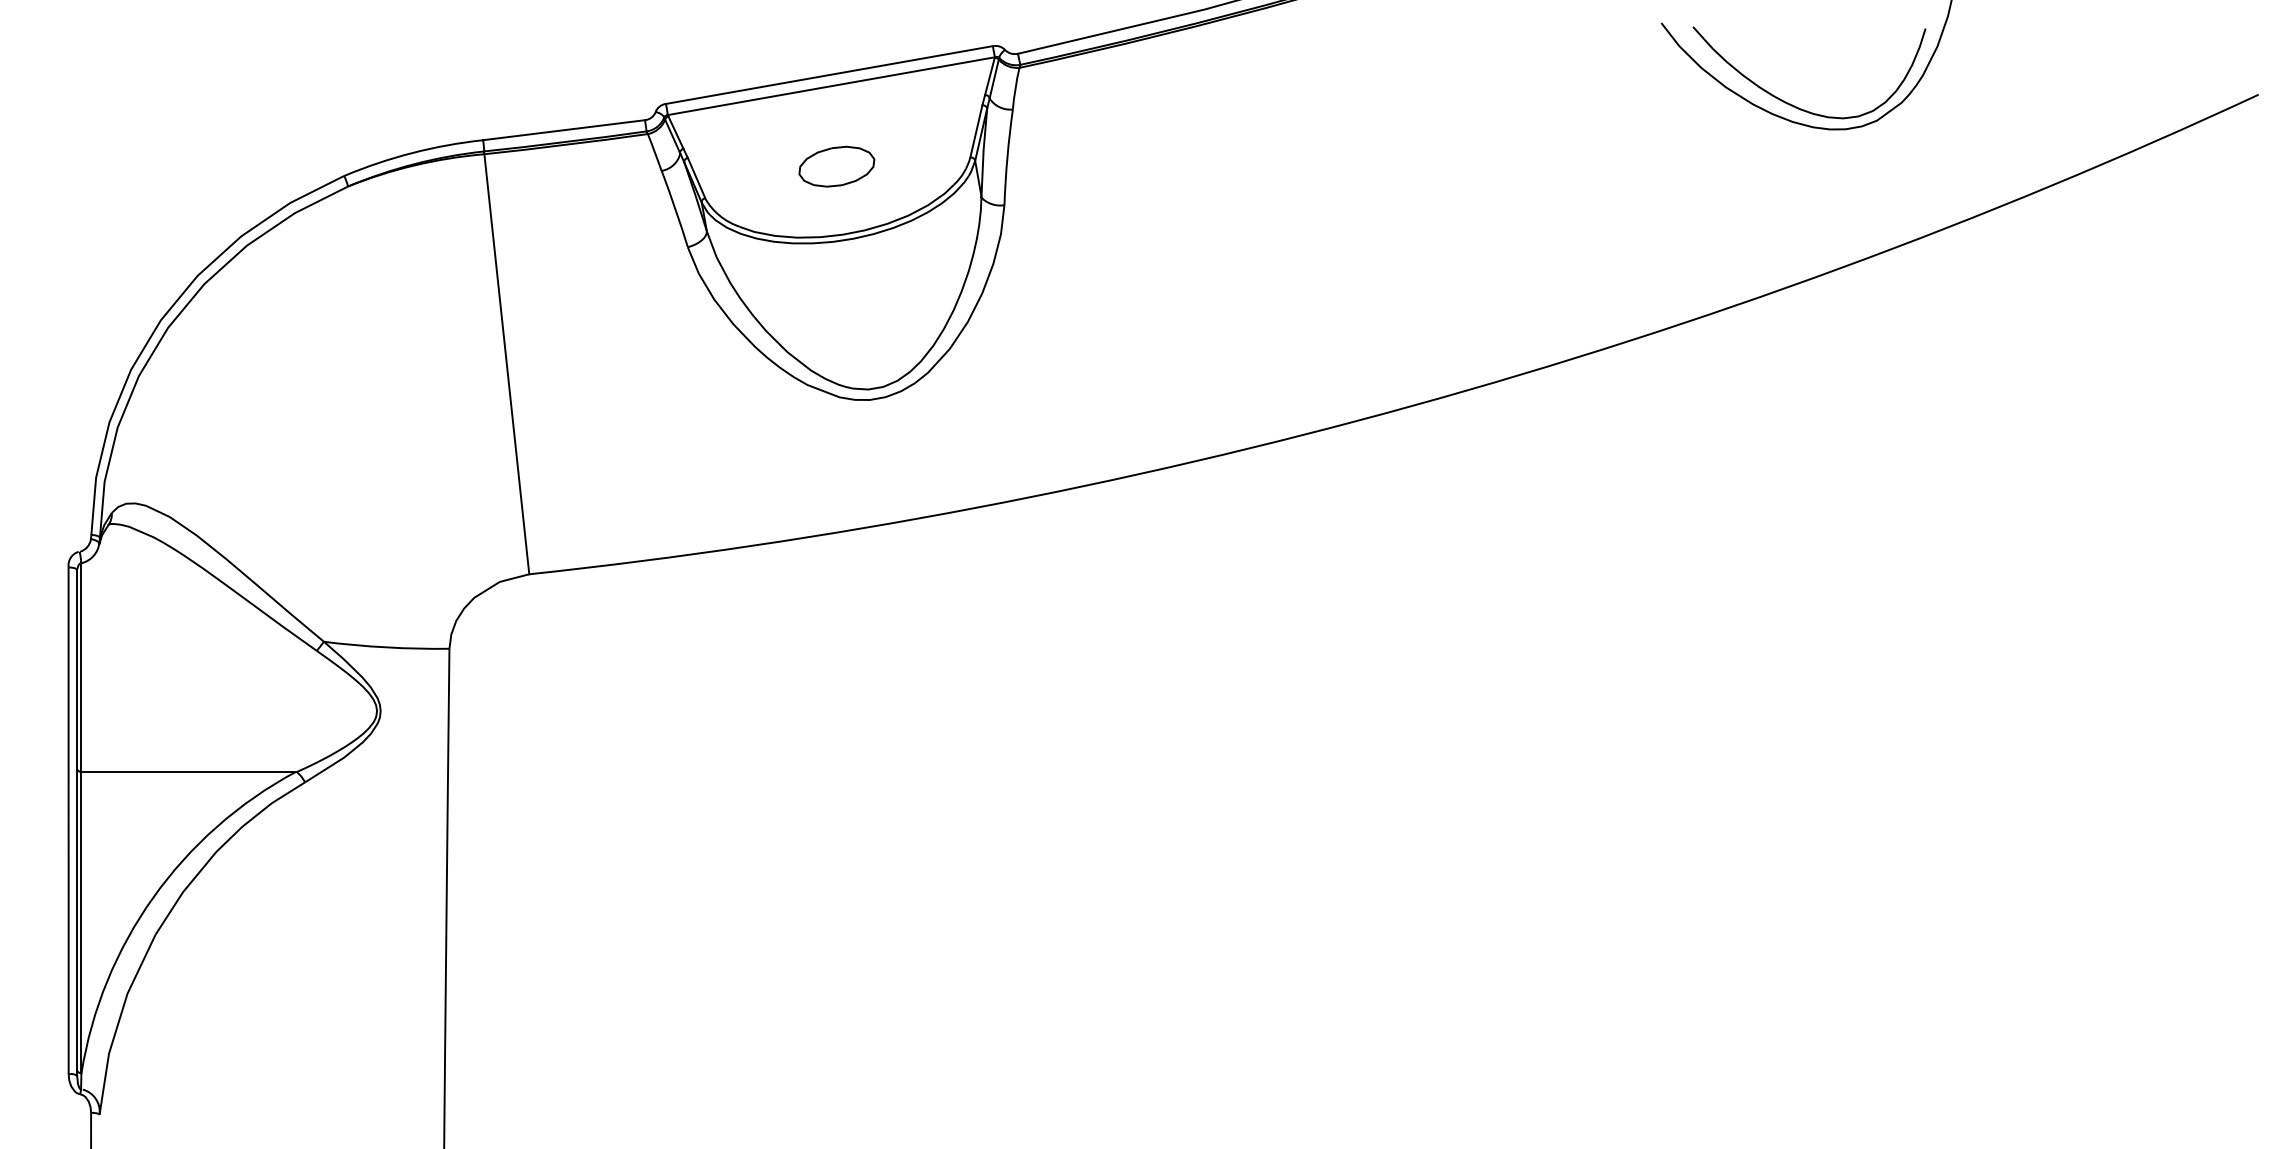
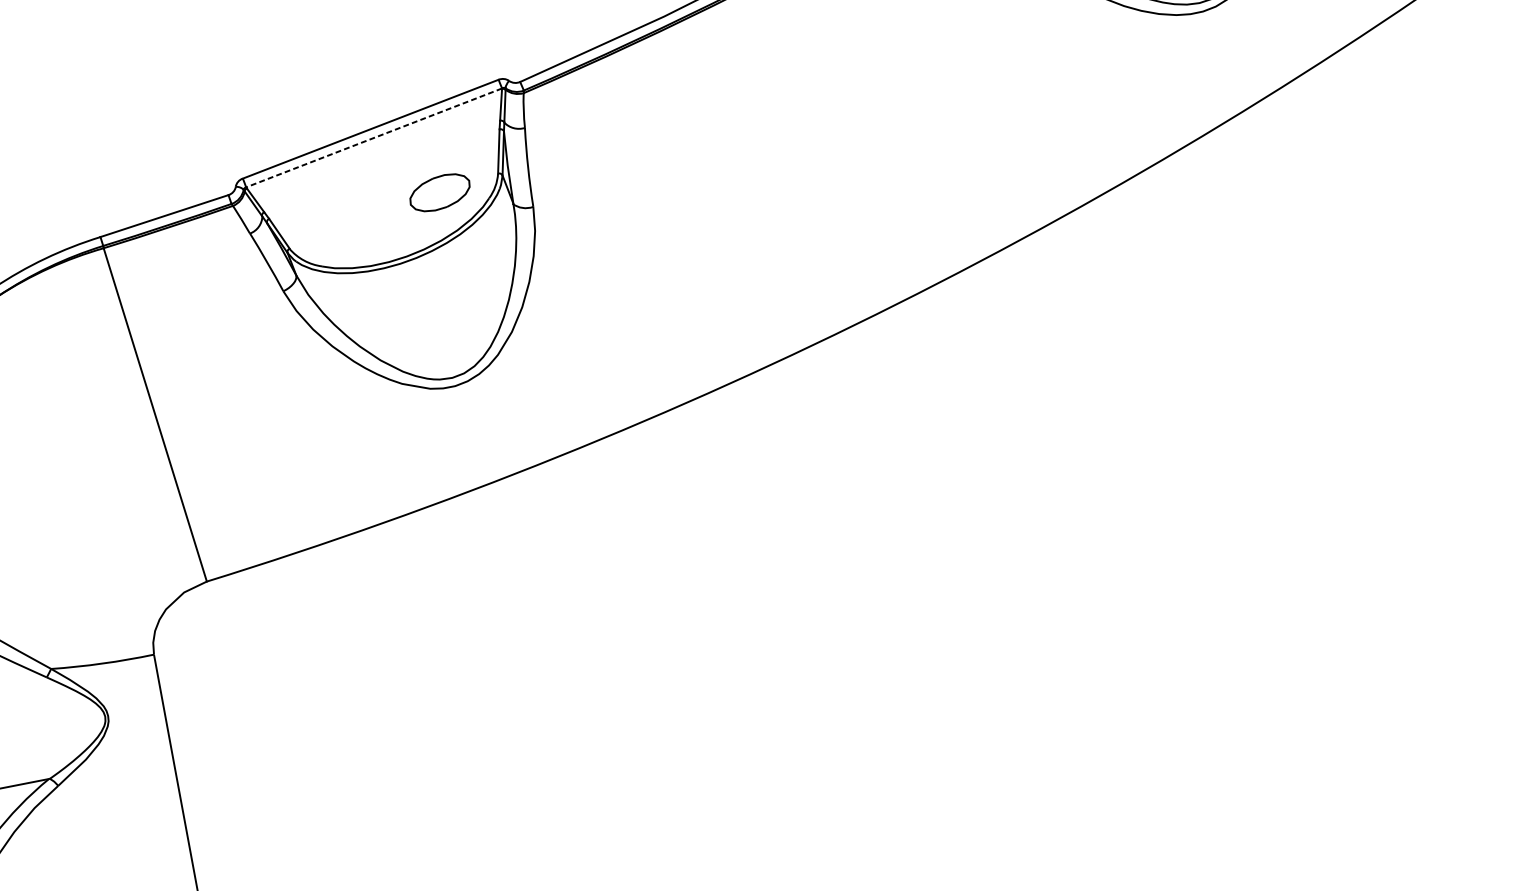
line: (830, 86) -> (373, 138), solid -> dashed
part: (836, 166) -> (439, 192), moved

